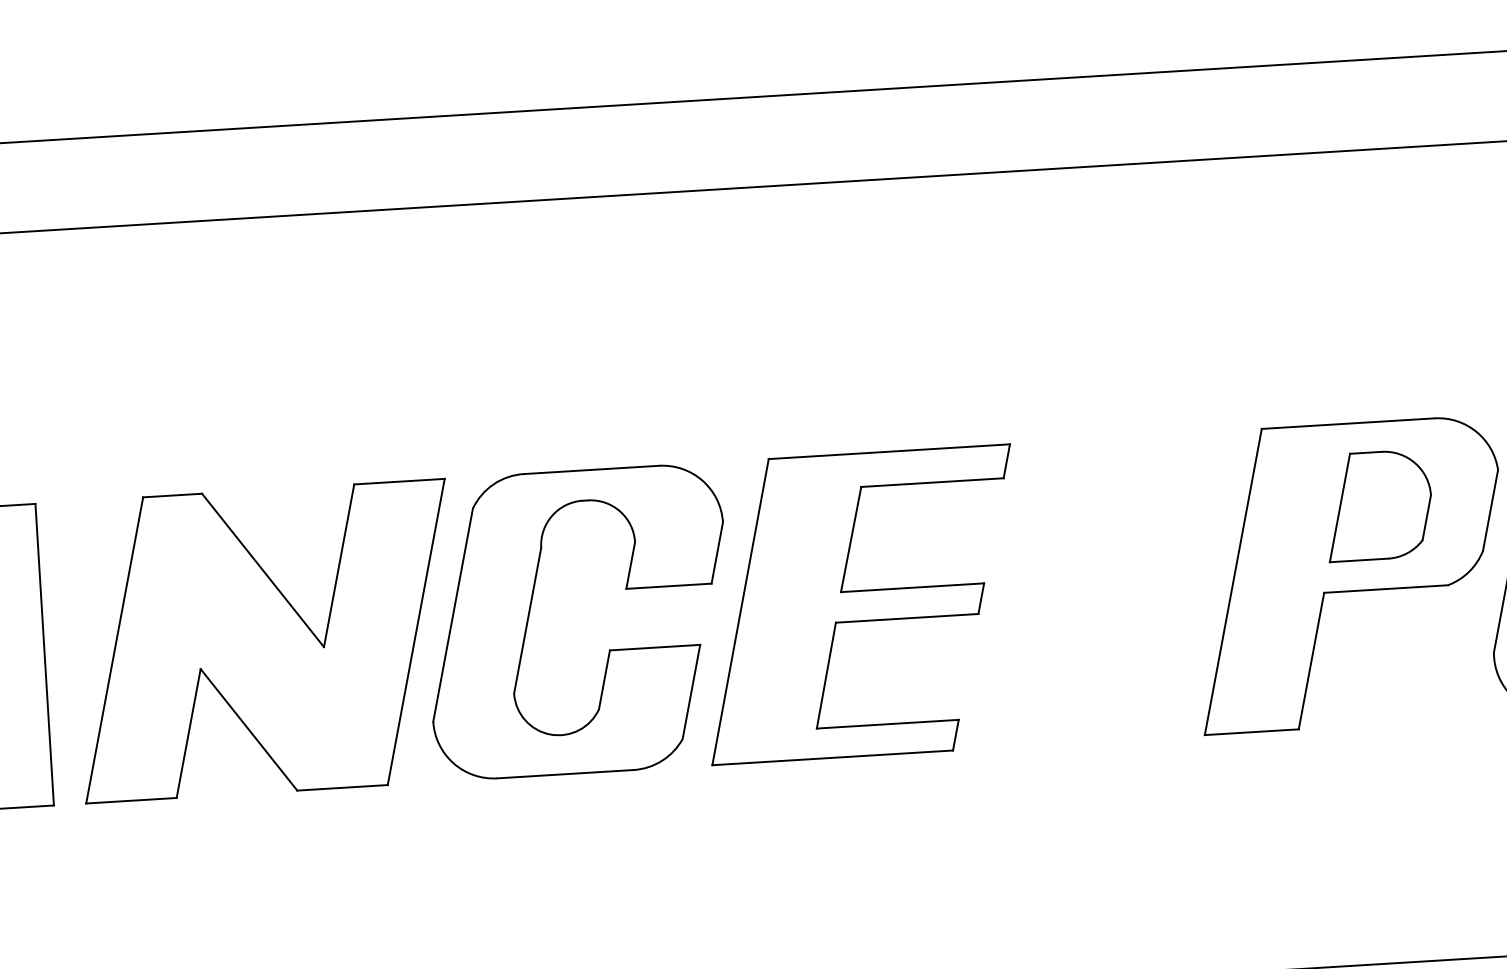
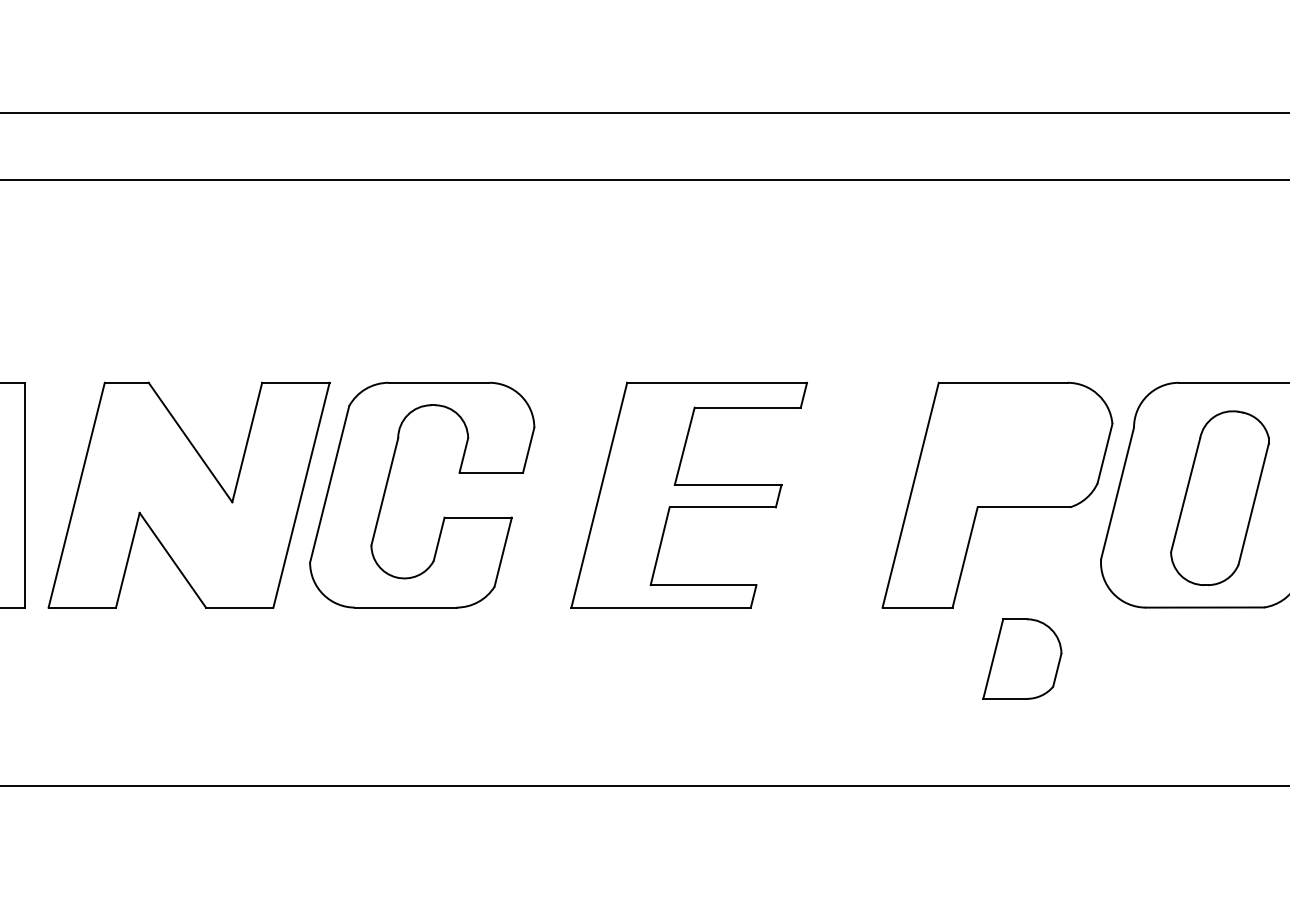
part: (1379, 504) -> (1022, 658), moved
part: (861, 603) -> (689, 494), moved

